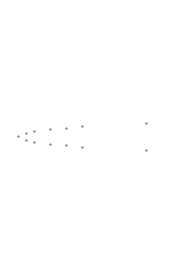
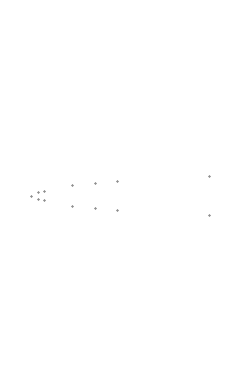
part: (26, 136) -> (37, 195), size x0.6

